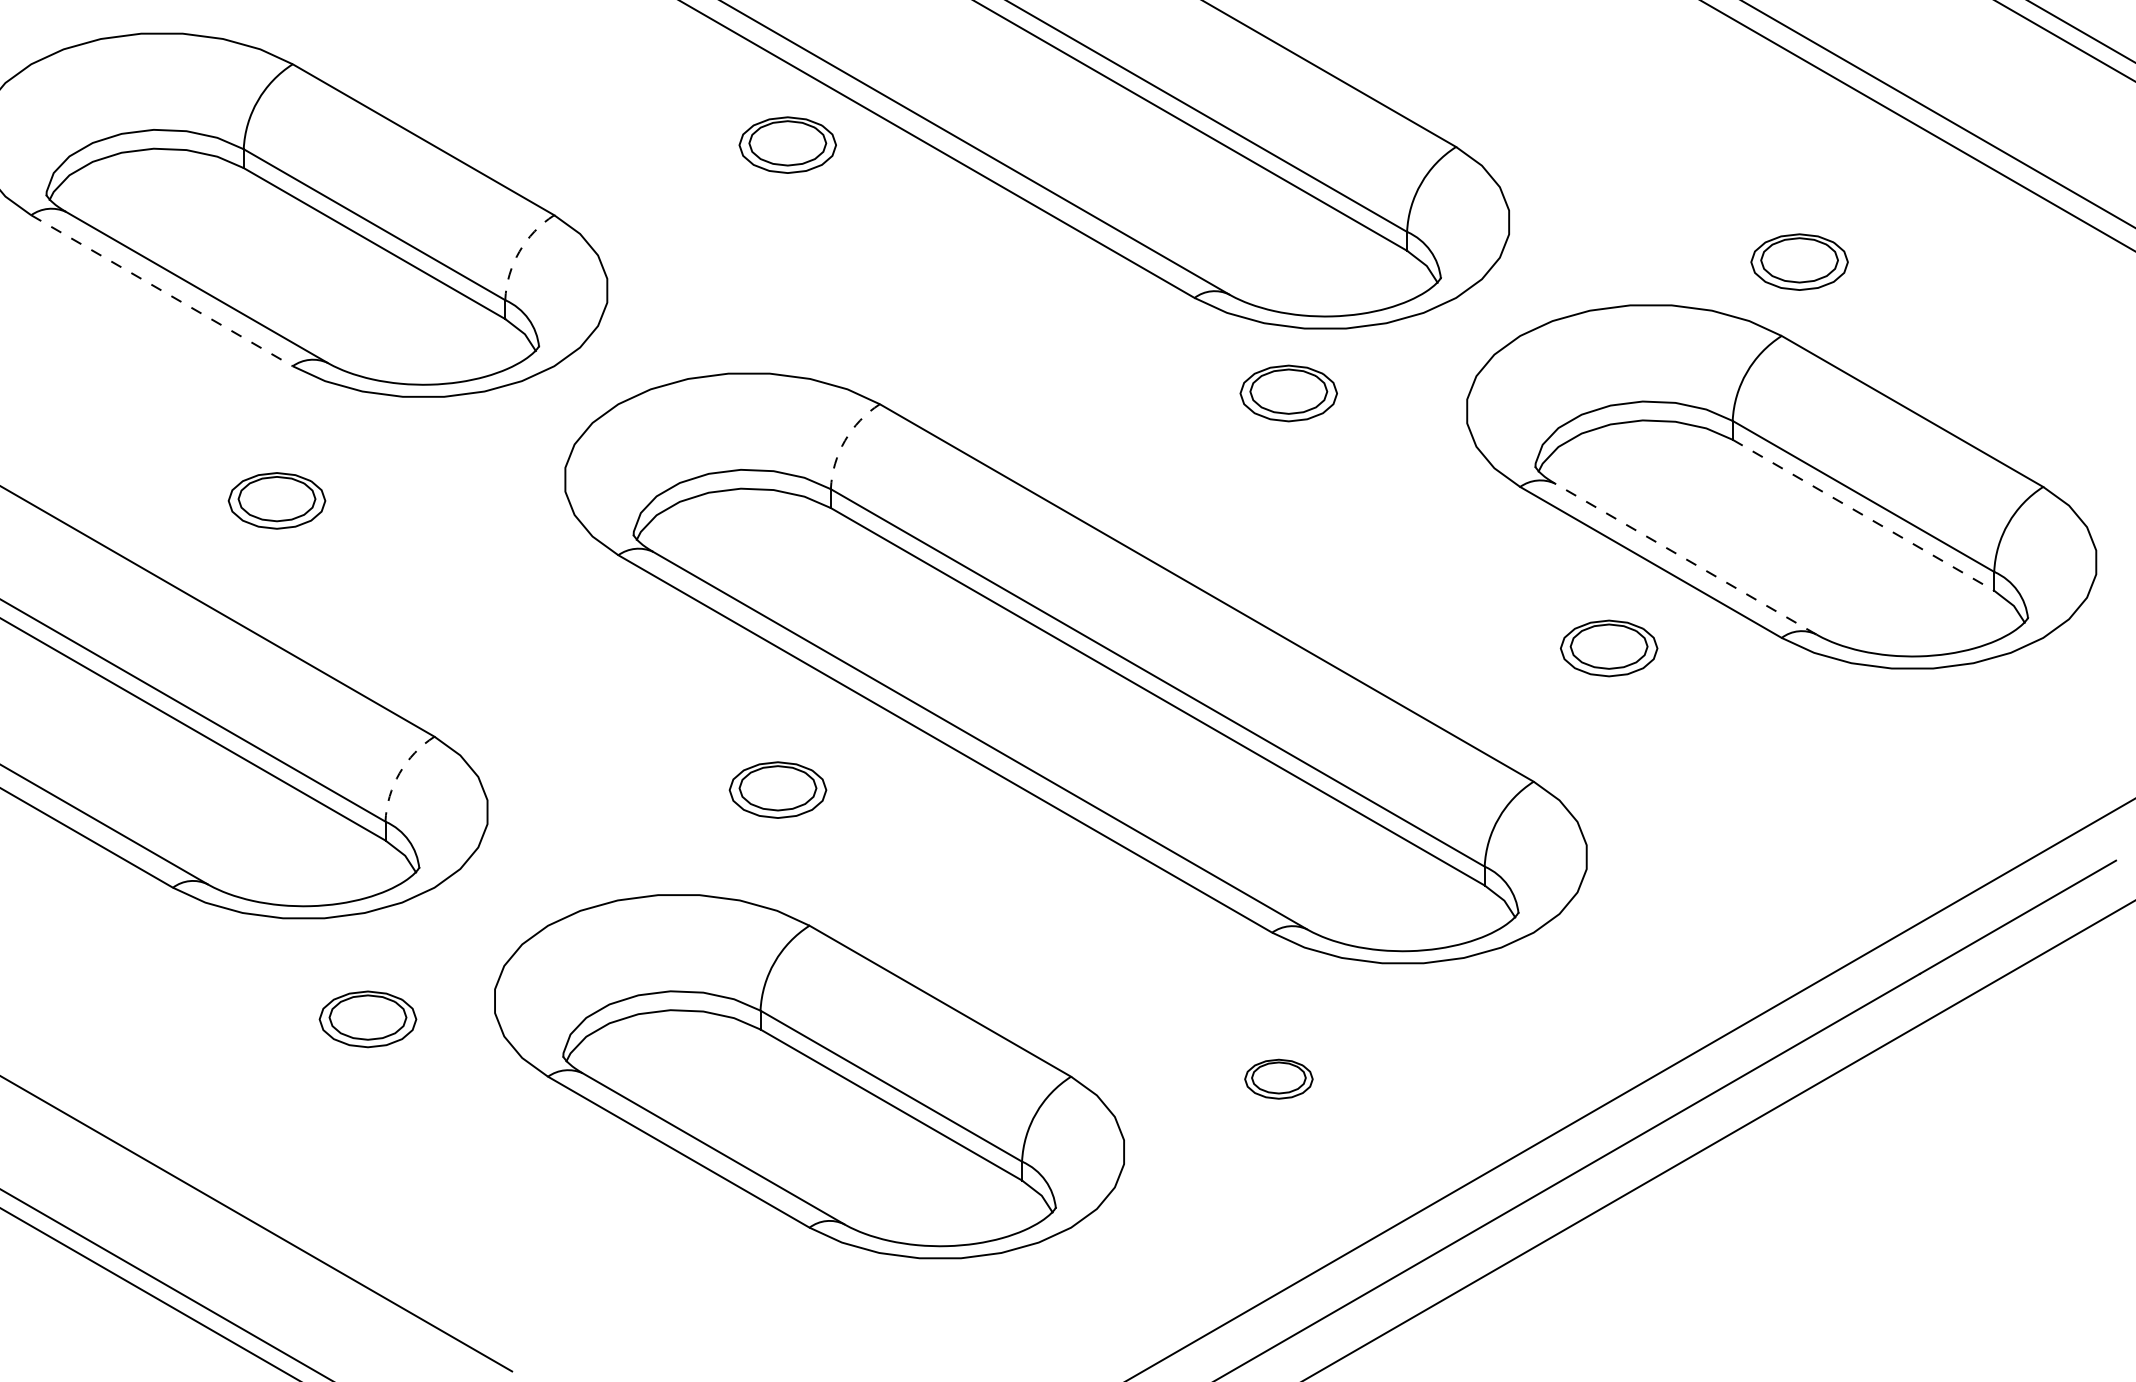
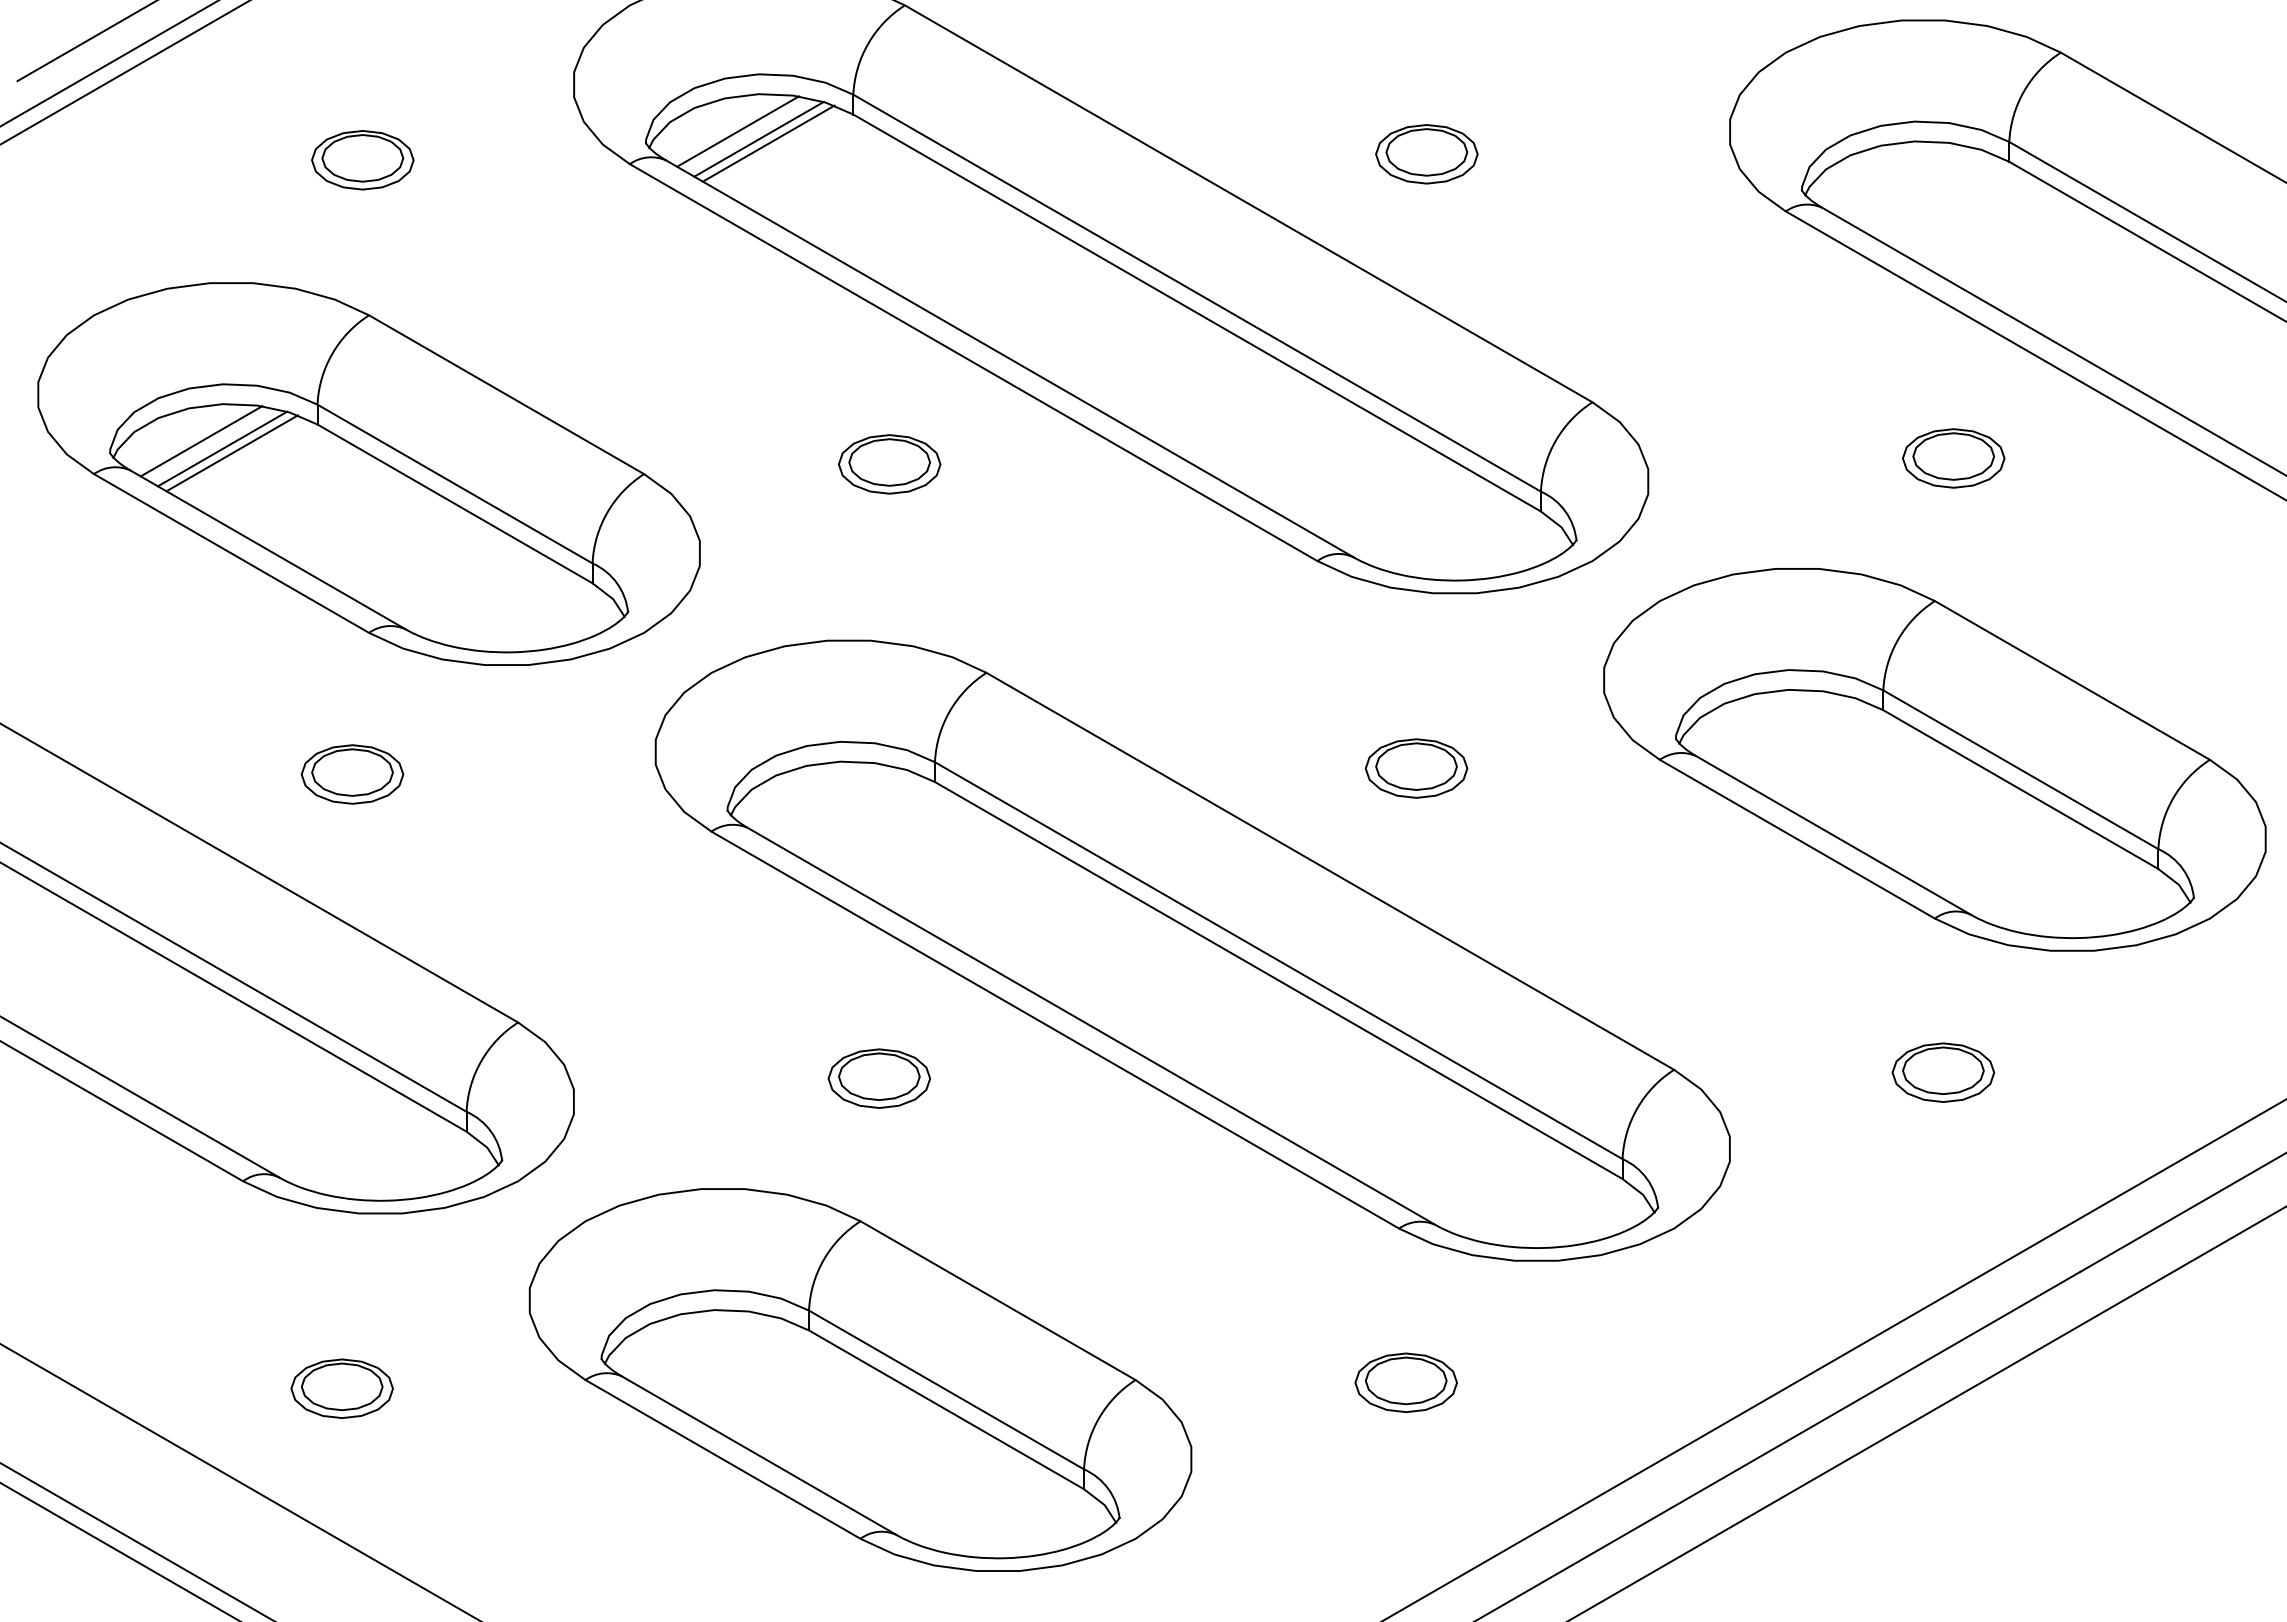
part: (787, 145) -> (889, 464), moved
line: (133, 184) -> (201, 441), added
line: (153, 190) -> (222, 448), added
line: (162, 195) -> (232, 453), added
arc: (519, 251) -> (607, 512), dashed -> solid
part: (1799, 262) -> (1953, 458), moved
line: (161, 290) -> (231, 553), dashed -> solid
part: (1288, 393) -> (1416, 768), moved
arc: (844, 440) -> (949, 711), dashed -> solid
line: (1863, 515) -> (2020, 789), dashed -> solid
line: (1685, 558) -> (1833, 835), dashed -> solid
part: (1609, 648) -> (1943, 1072), moved
arc: (399, 772) -> (481, 1060), dashed -> solid
part: (367, 1019) -> (341, 1388), moved
part: (809, 1076) -> (860, 1379), moved
part: (1278, 1079) -> (1405, 1382), size x1.43

